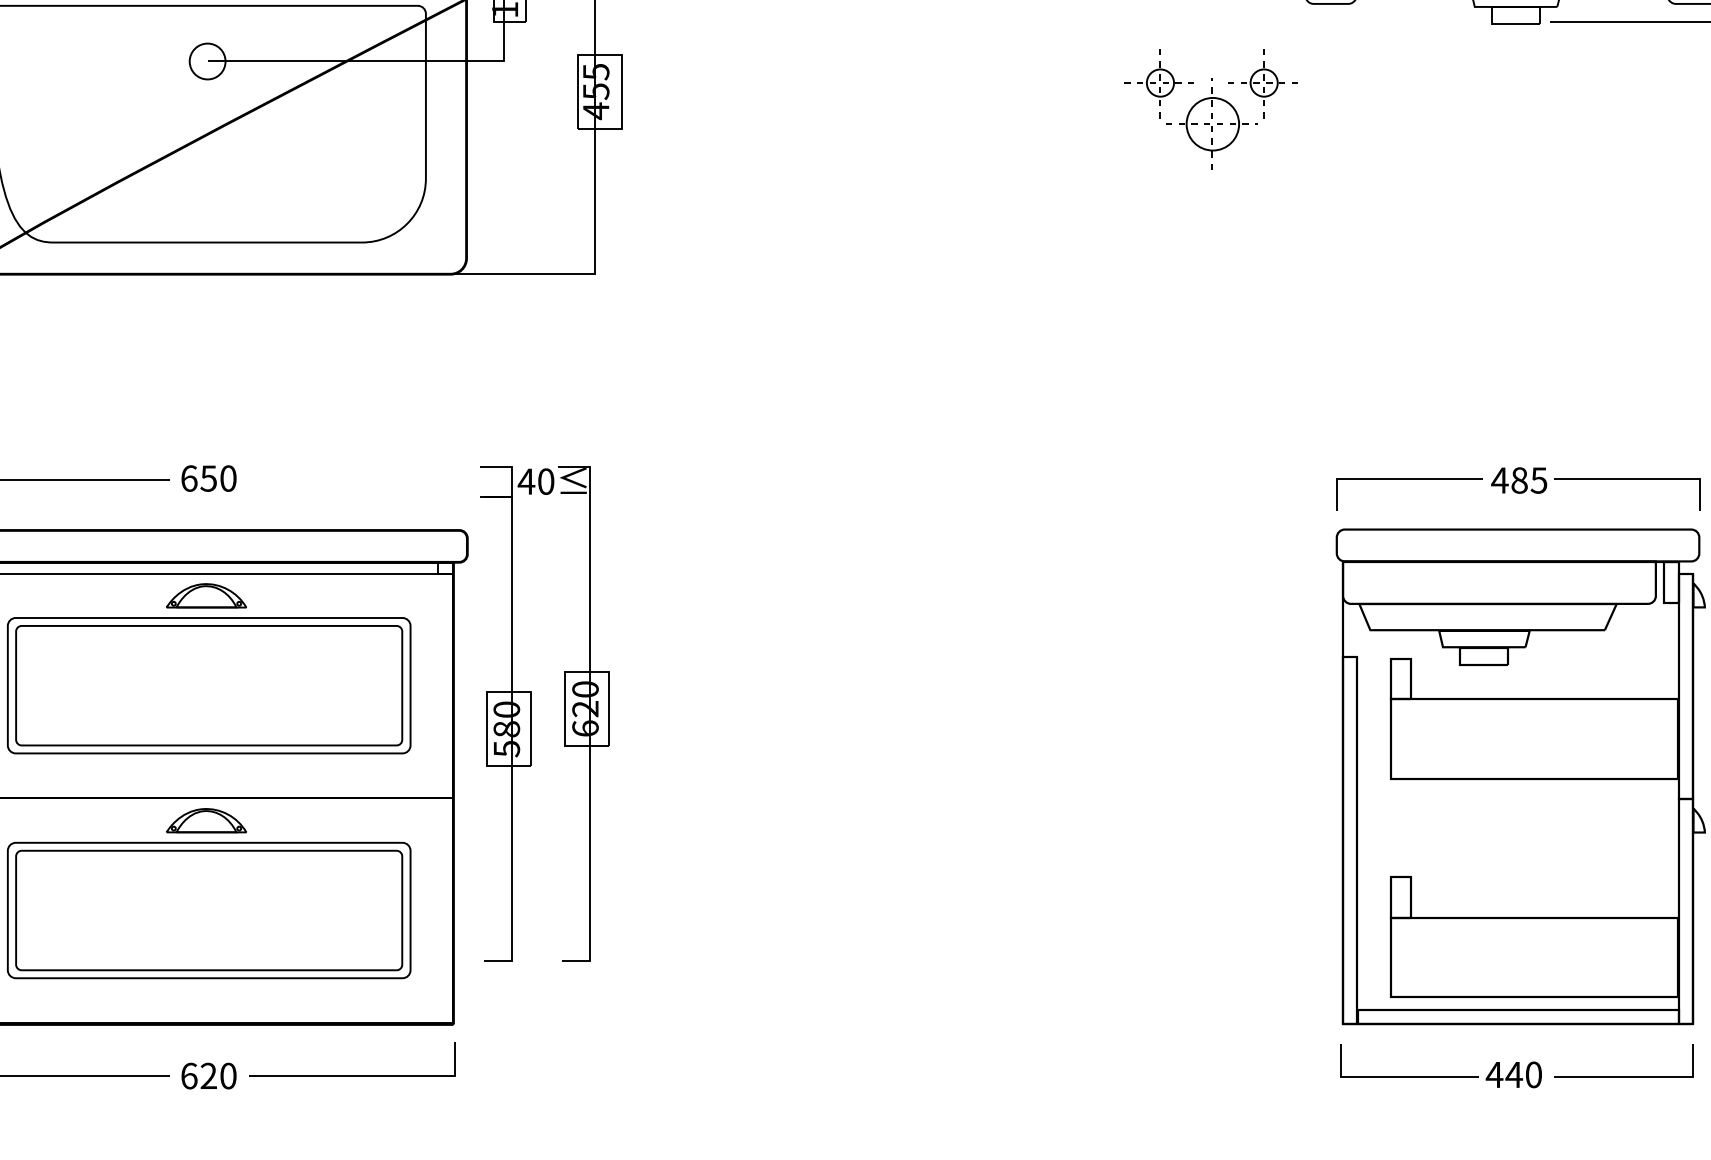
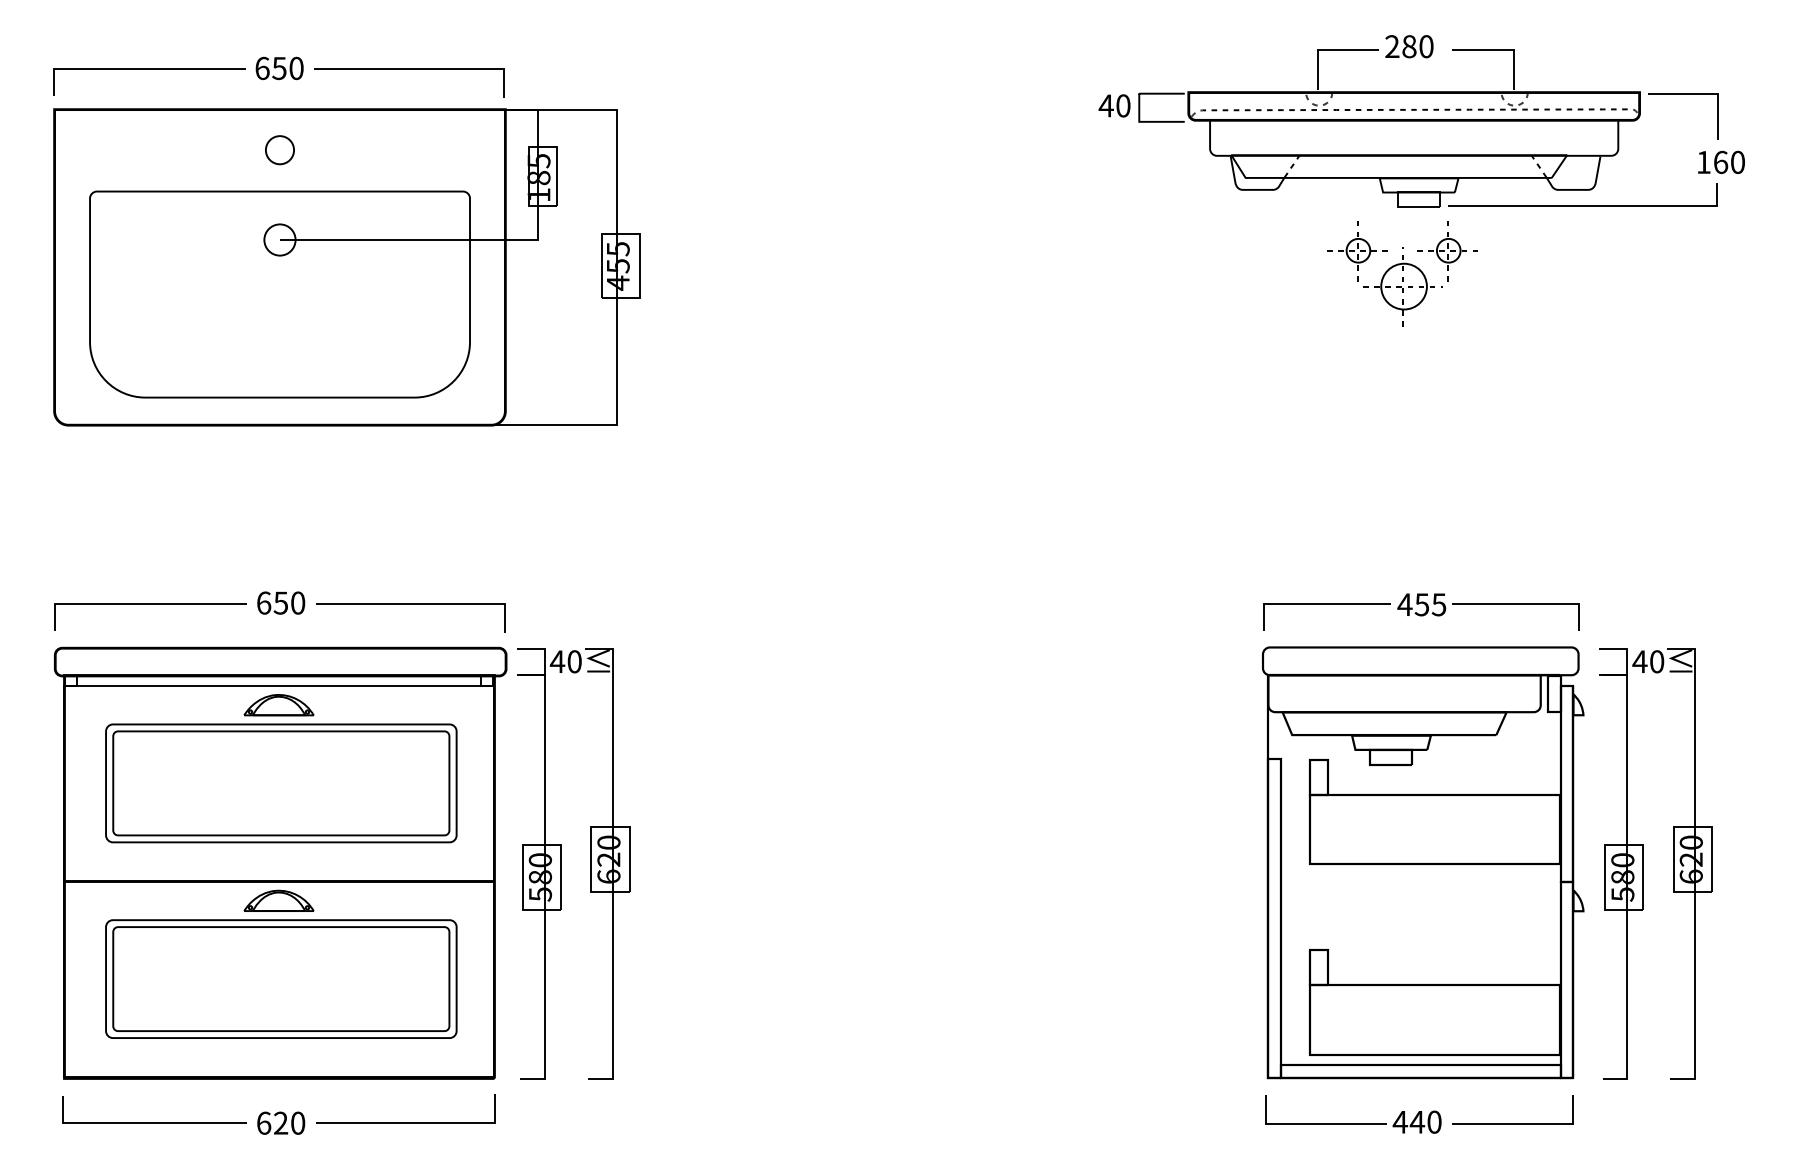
part: (1211, 109) -> (1402, 273), moved
line: (357, 480) -> (410, 604), added
text: (1518, 480) -> (1421, 604), 485 -> 455
part: (531, 713) -> (561, 863), moved

